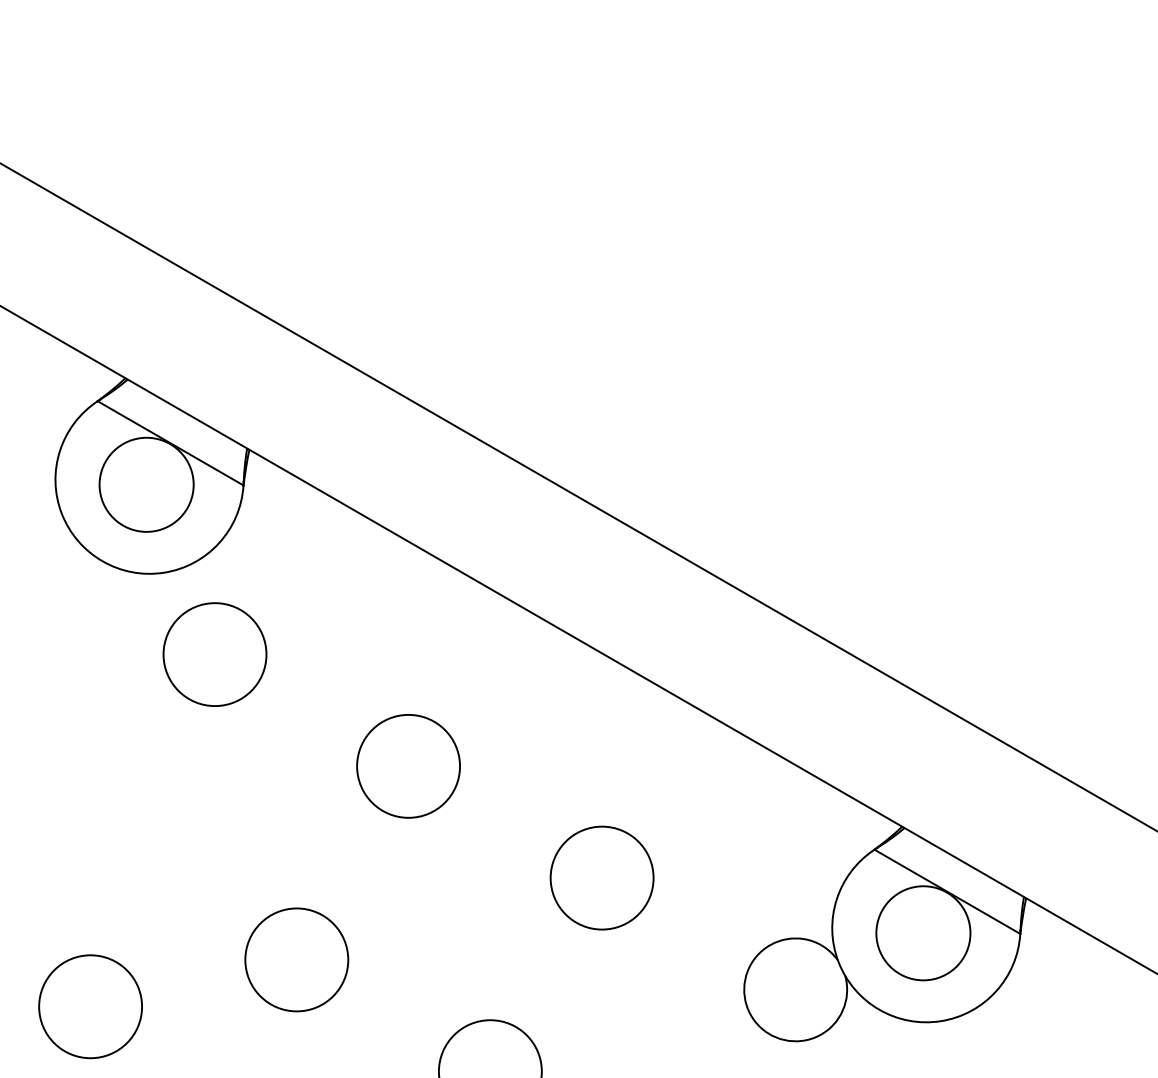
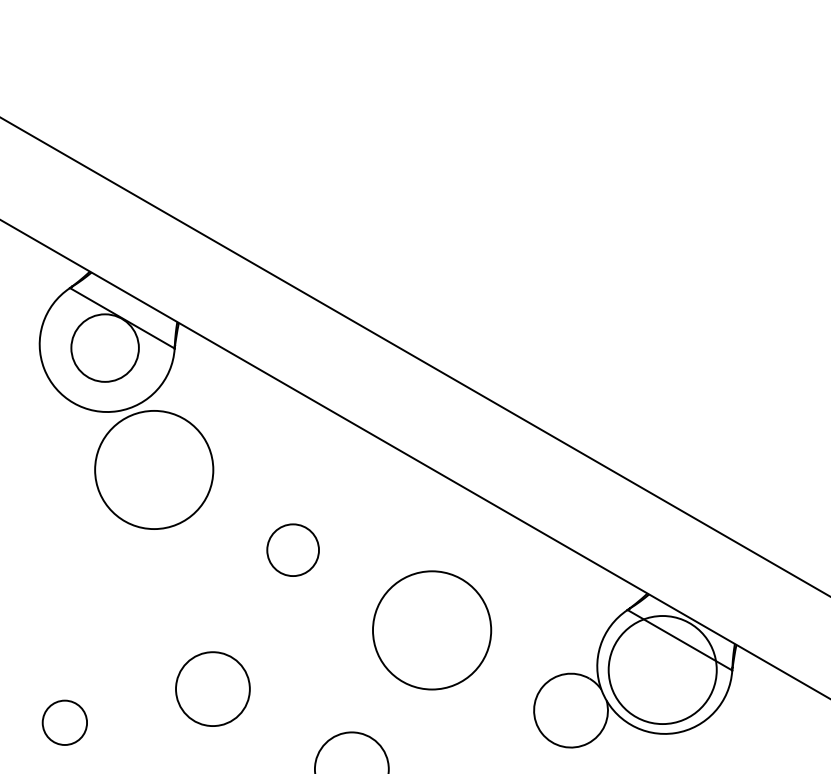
circle: (214, 654) -> (153, 469), size x1.6
circle: (408, 766) -> (293, 550), size x0.7
circle: (601, 877) -> (431, 629), size x1.6
circle: (923, 933) -> (662, 670), size x1.6
circle: (90, 1006) -> (64, 722), size x0.6

